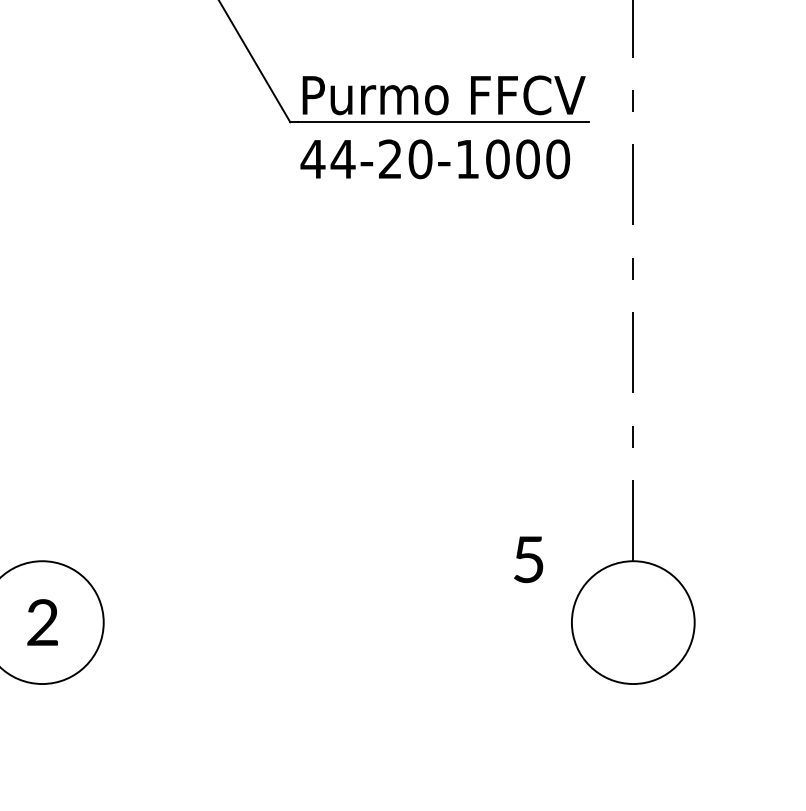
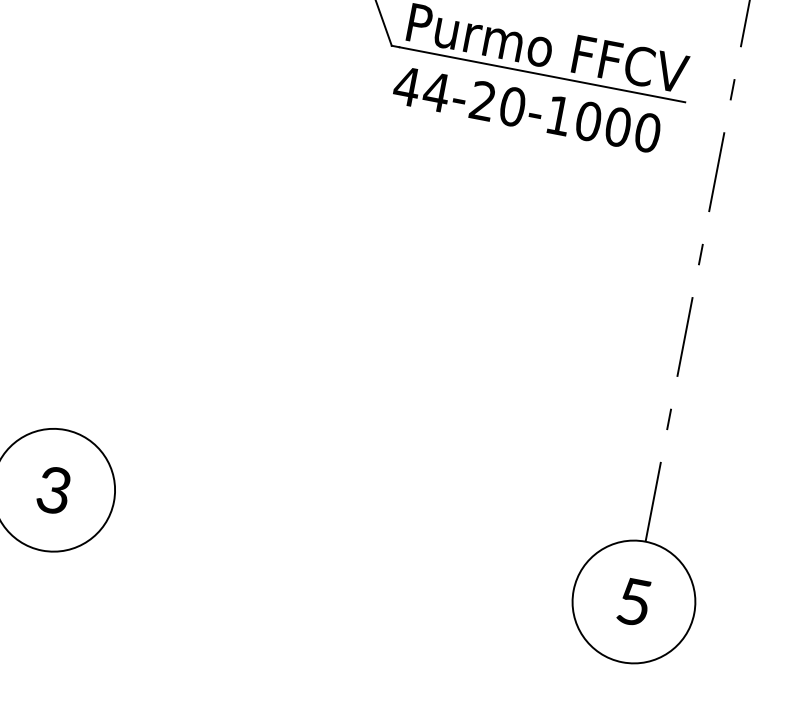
text: (528, 559) -> (634, 601), moved
text: (42, 623) -> (53, 491), 2 -> 3

